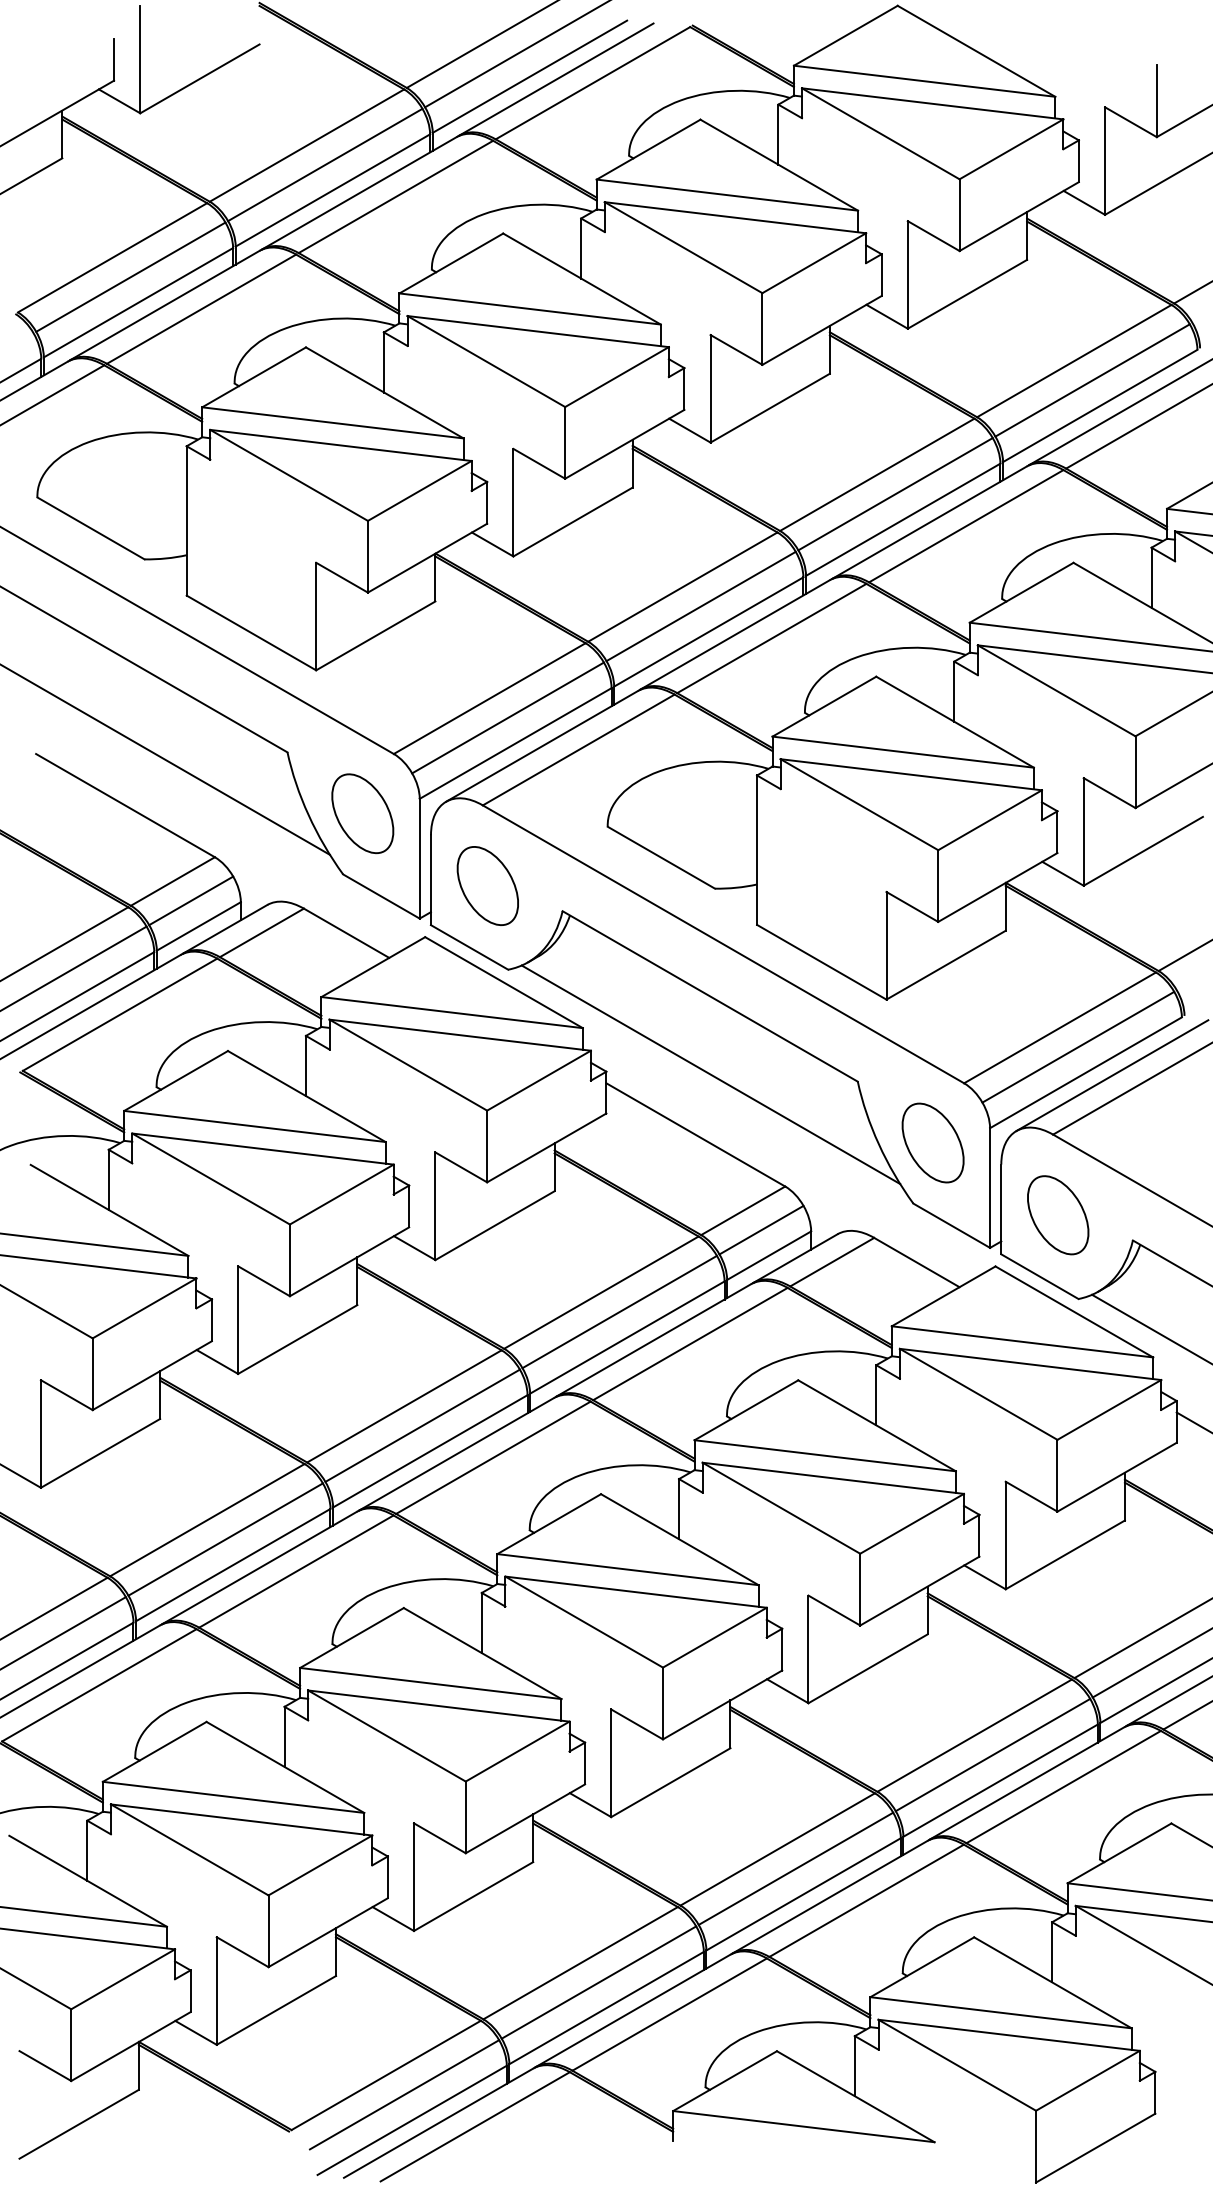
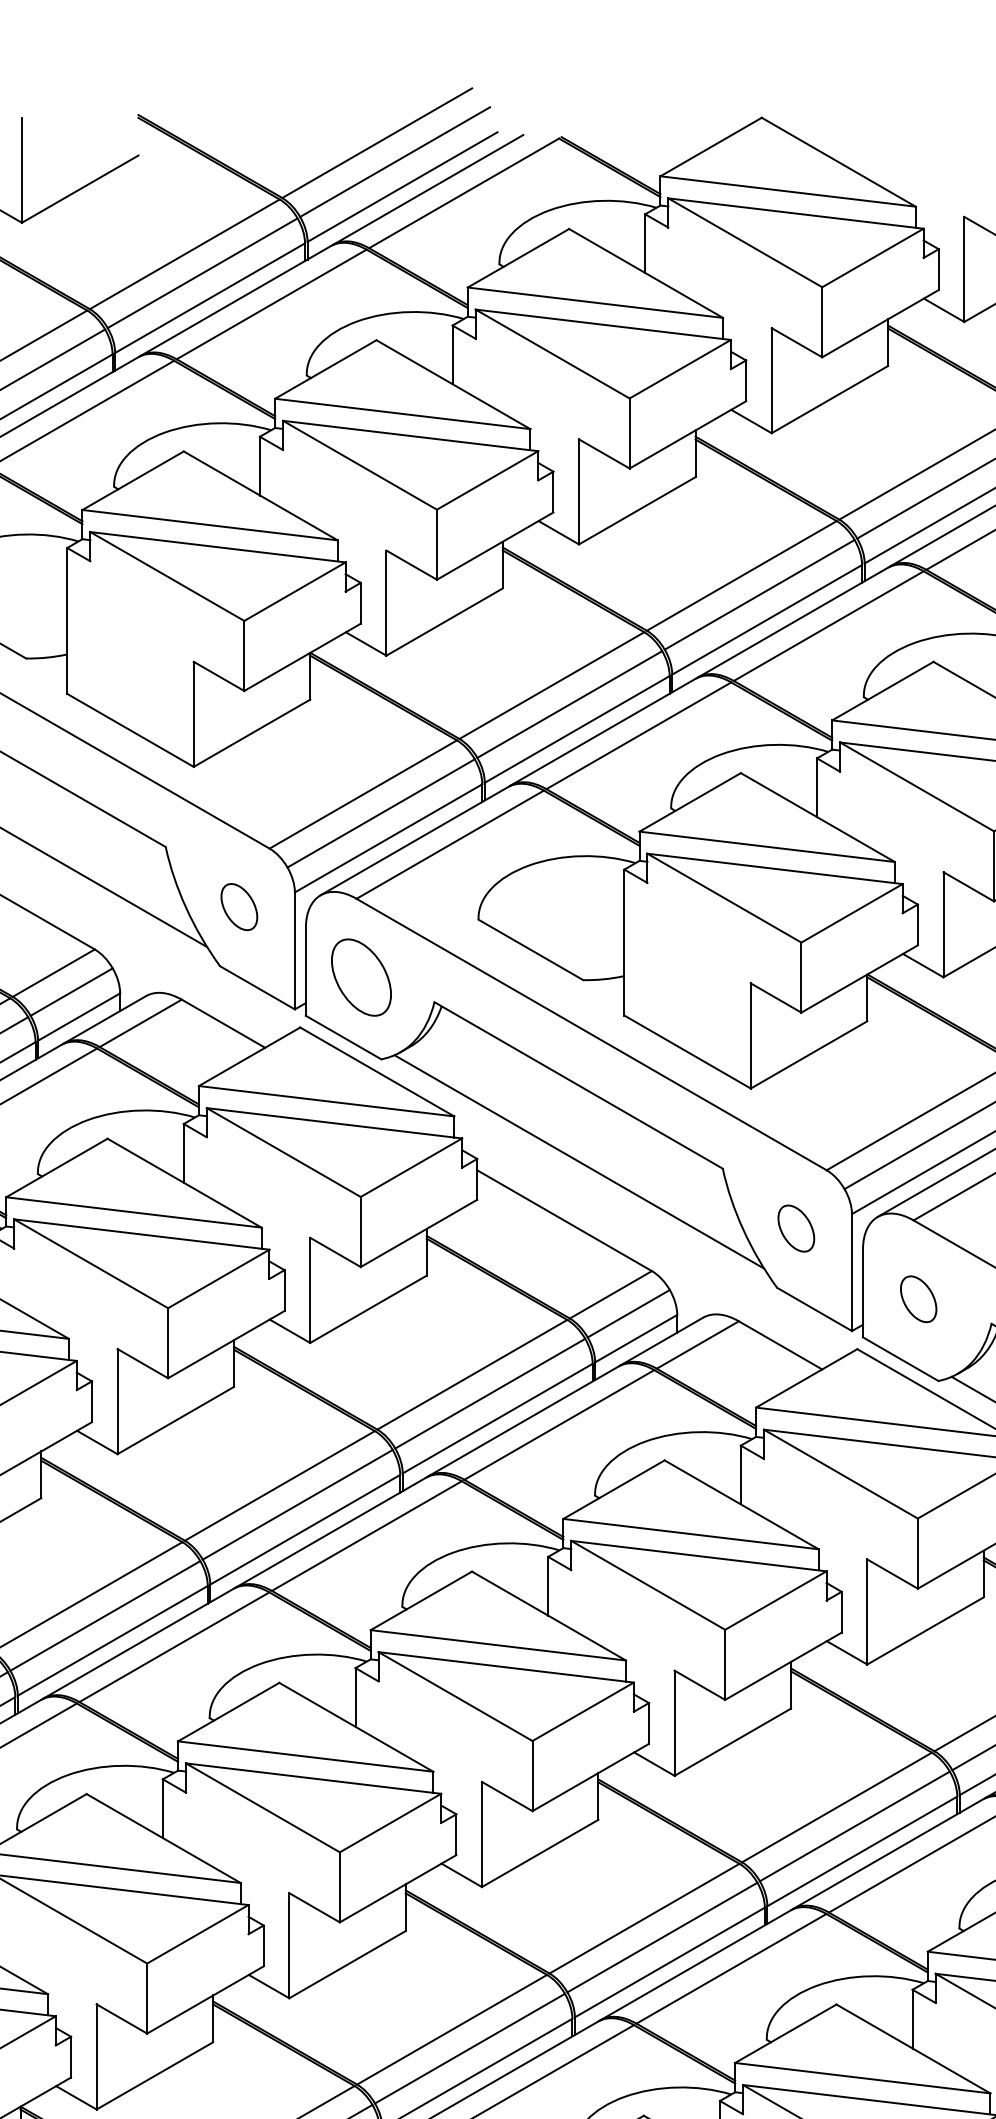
part: (362, 813) -> (239, 906), size x0.6
part: (932, 1142) -> (795, 1228), size x0.6
part: (1058, 1215) -> (918, 1299), size x0.6

